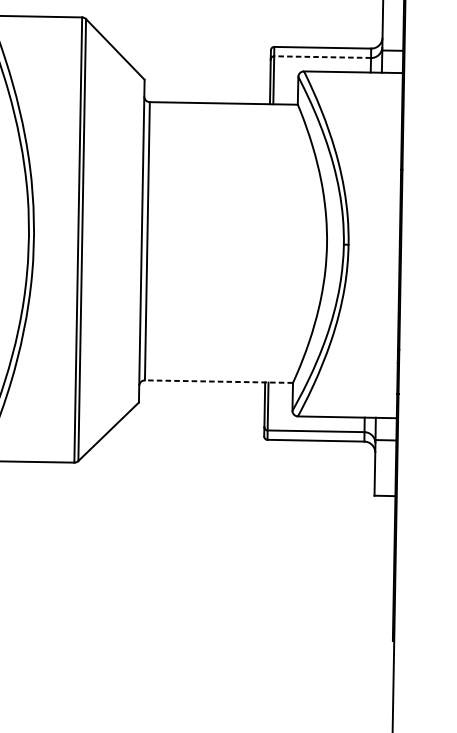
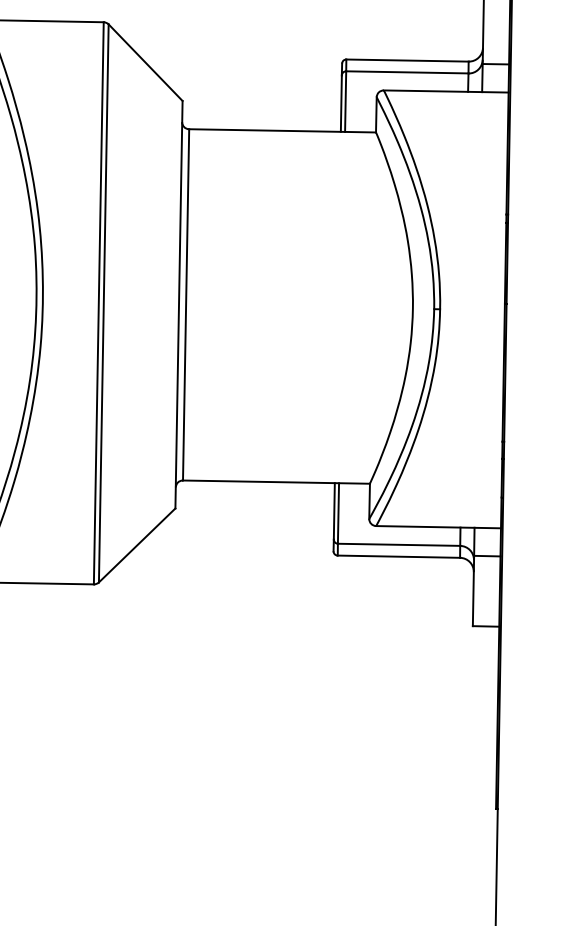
line: (321, 57) -> (406, 72), dashed -> solid
line: (218, 381) -> (275, 482), dashed -> solid

